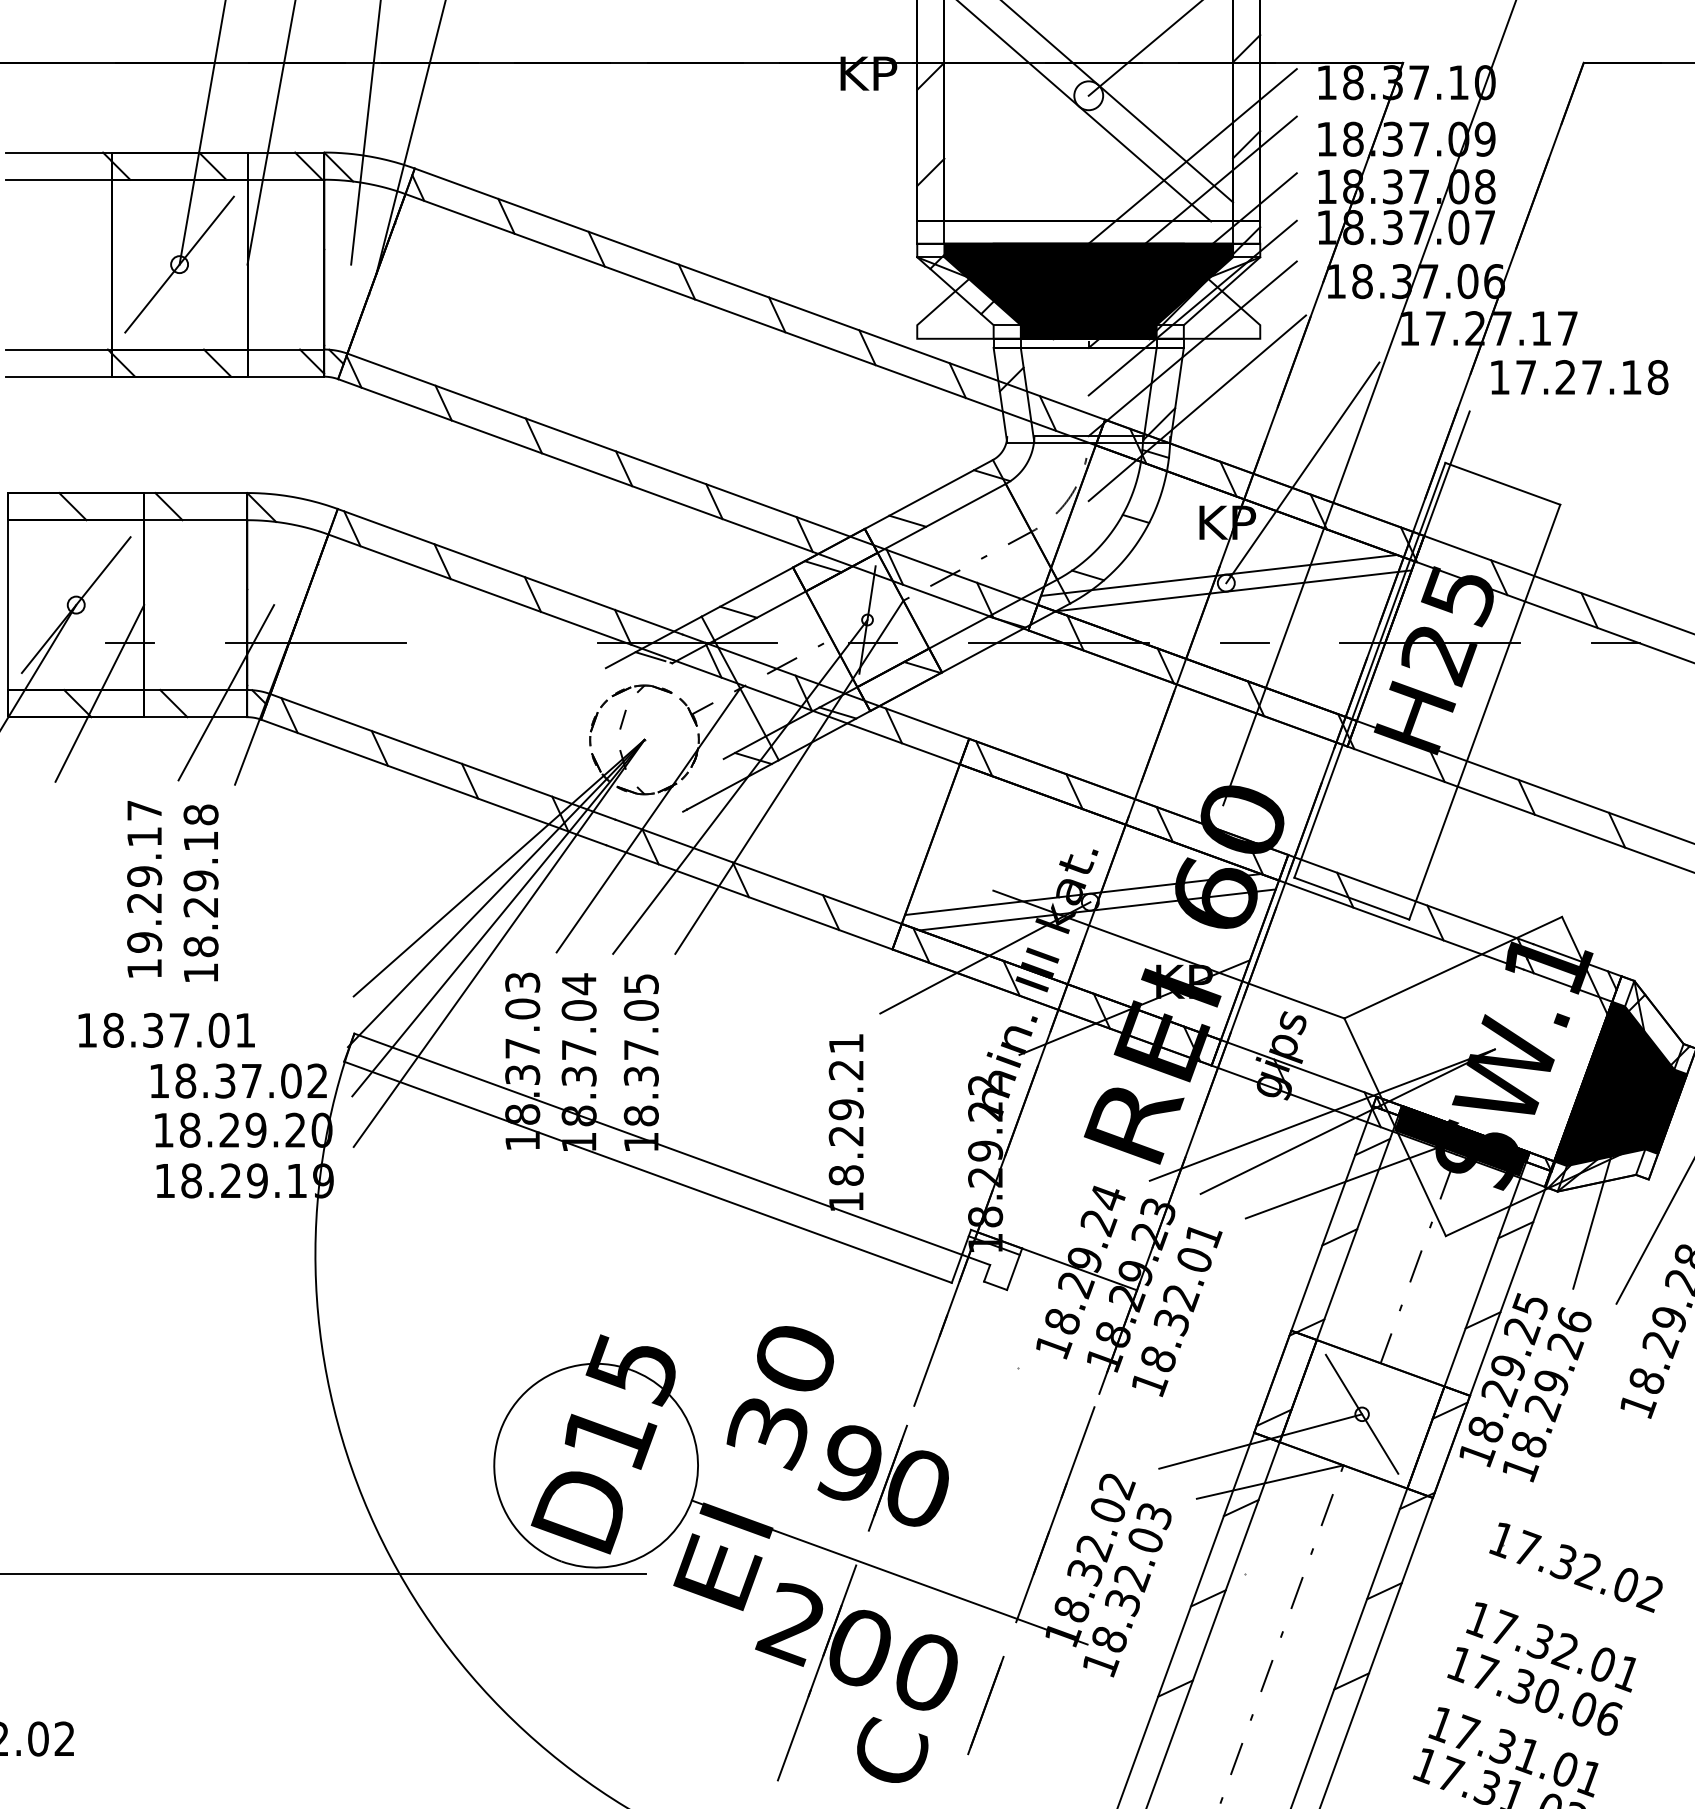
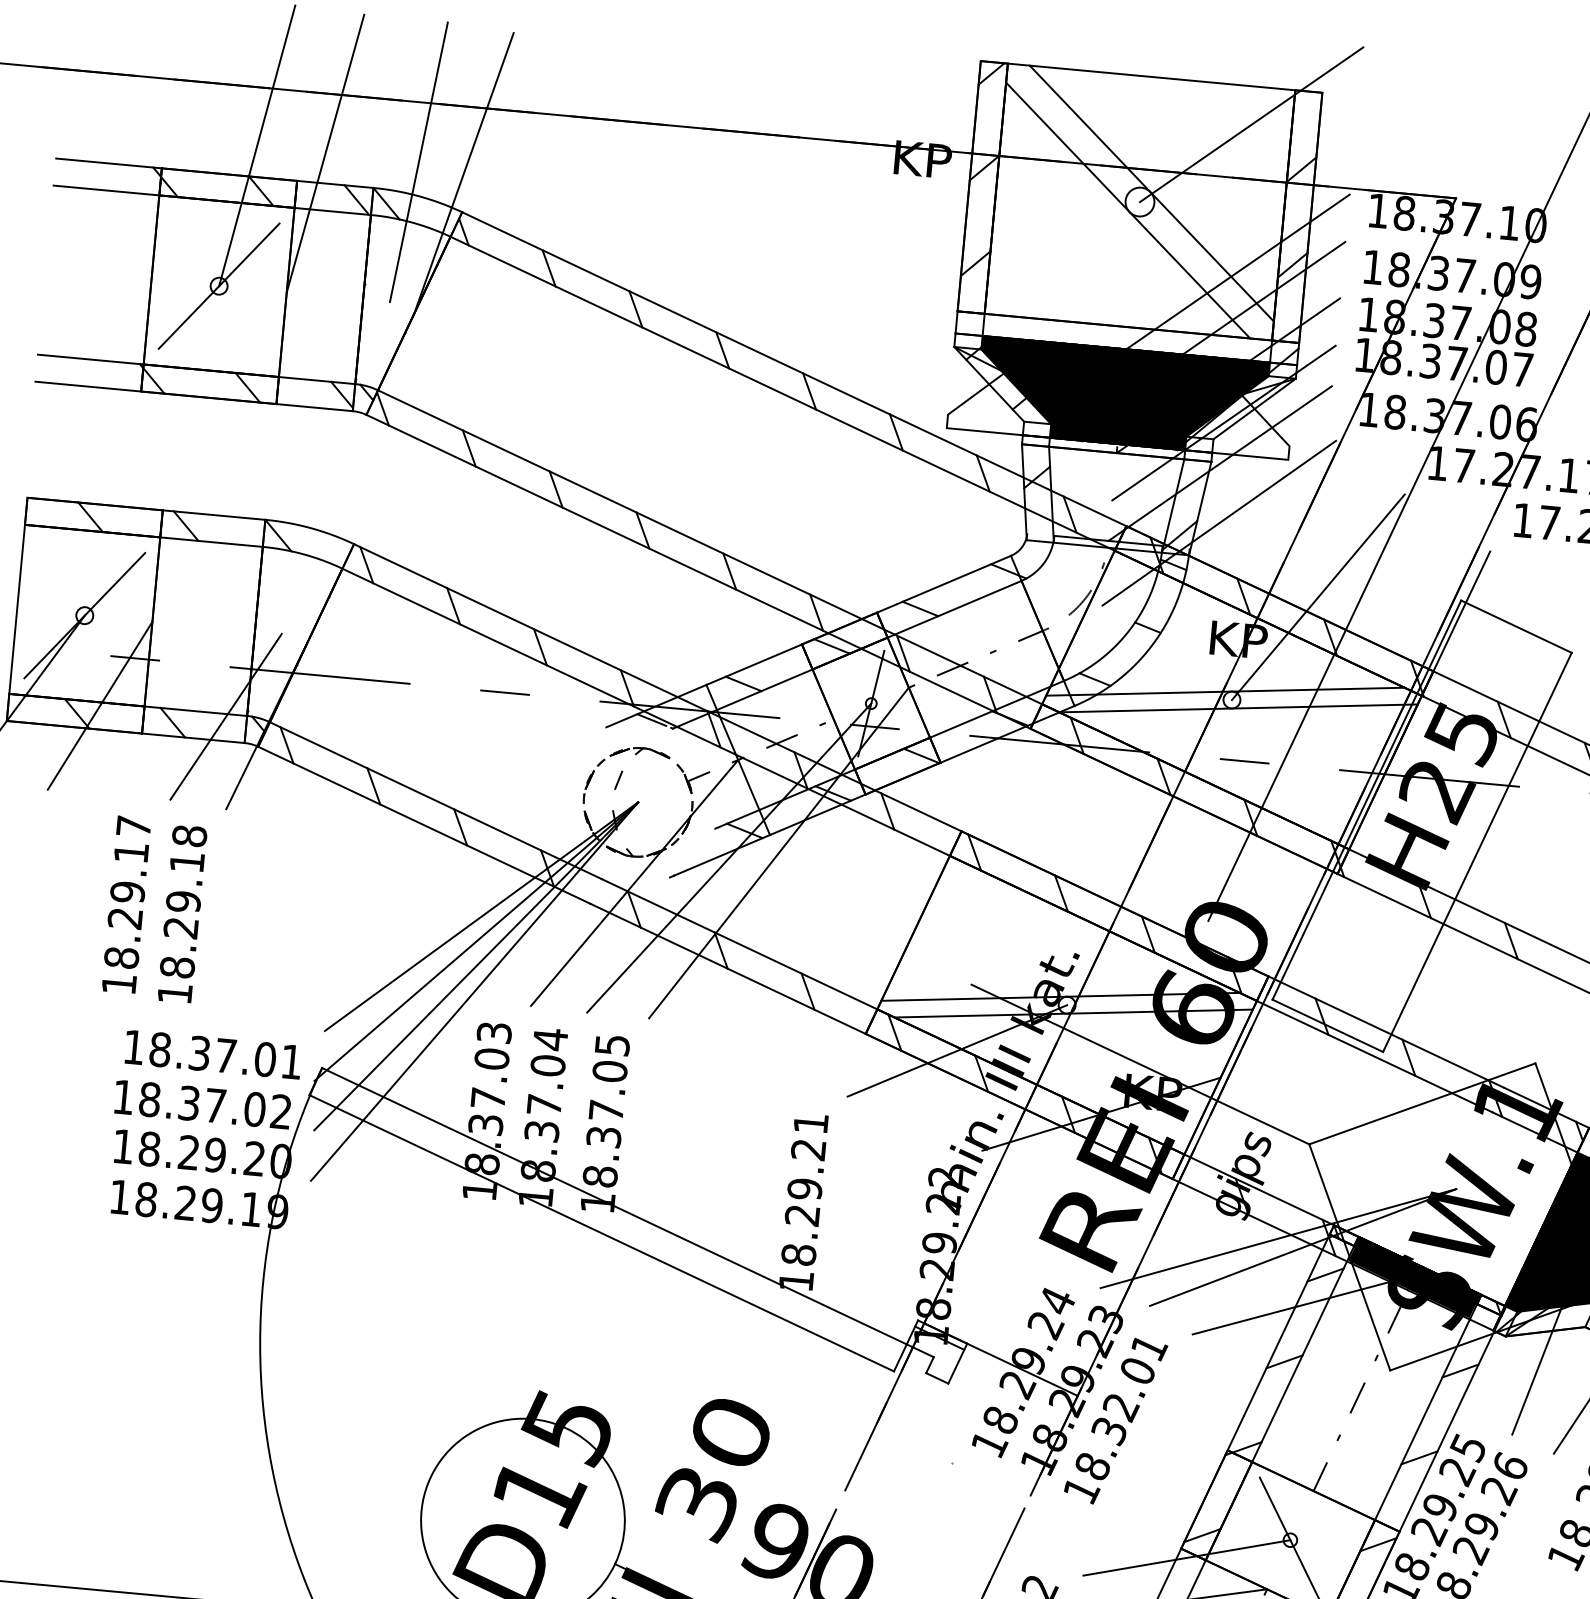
line: (501, 642) -> (504, 692), added
text: (144, 942) -> (121, 957), 19.29.17 -> 18.29.17
text: (166, 1029) -> (213, 1053), moved

